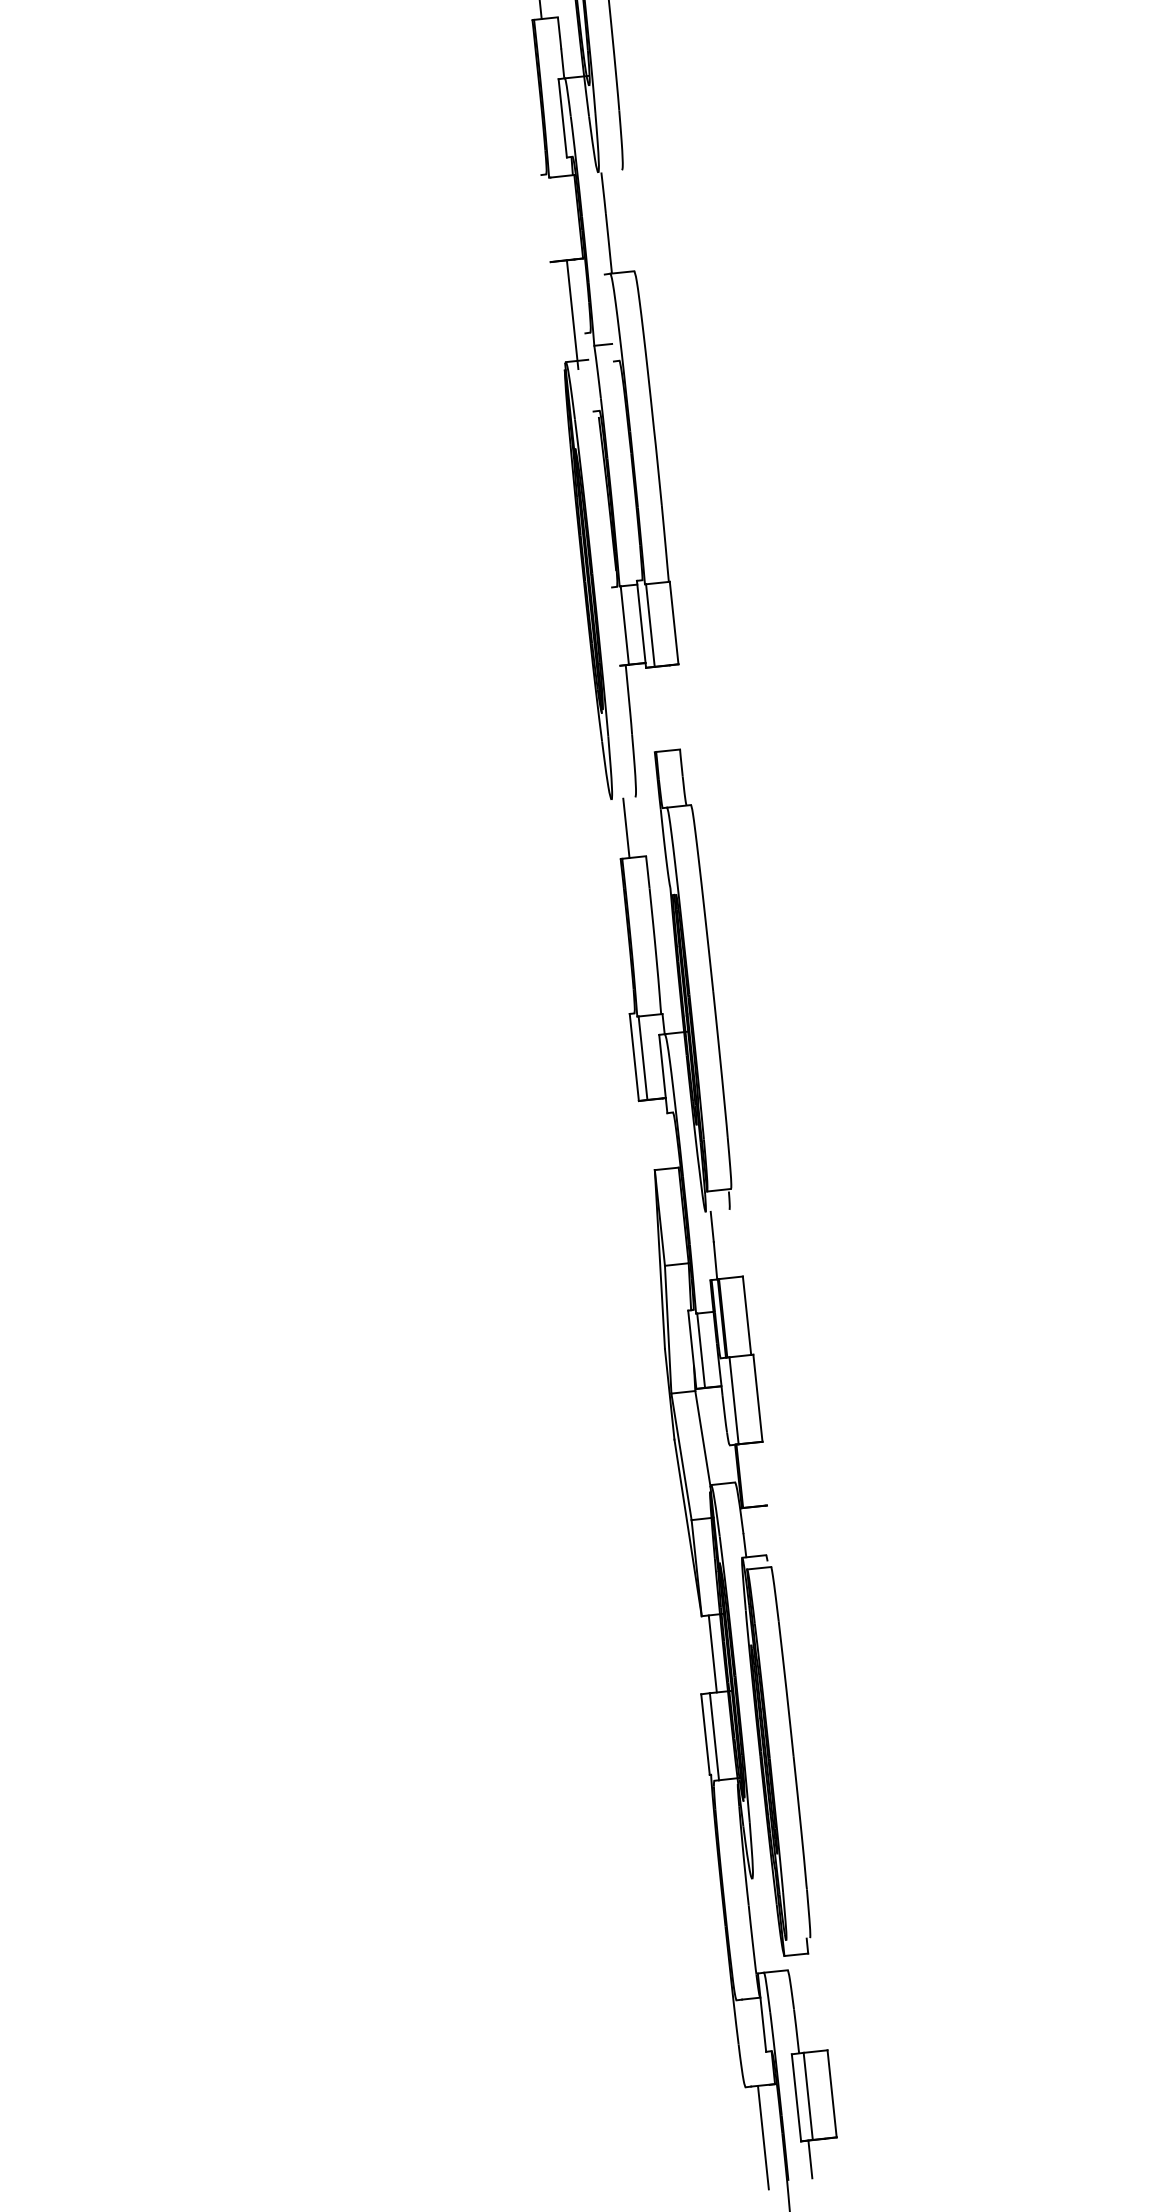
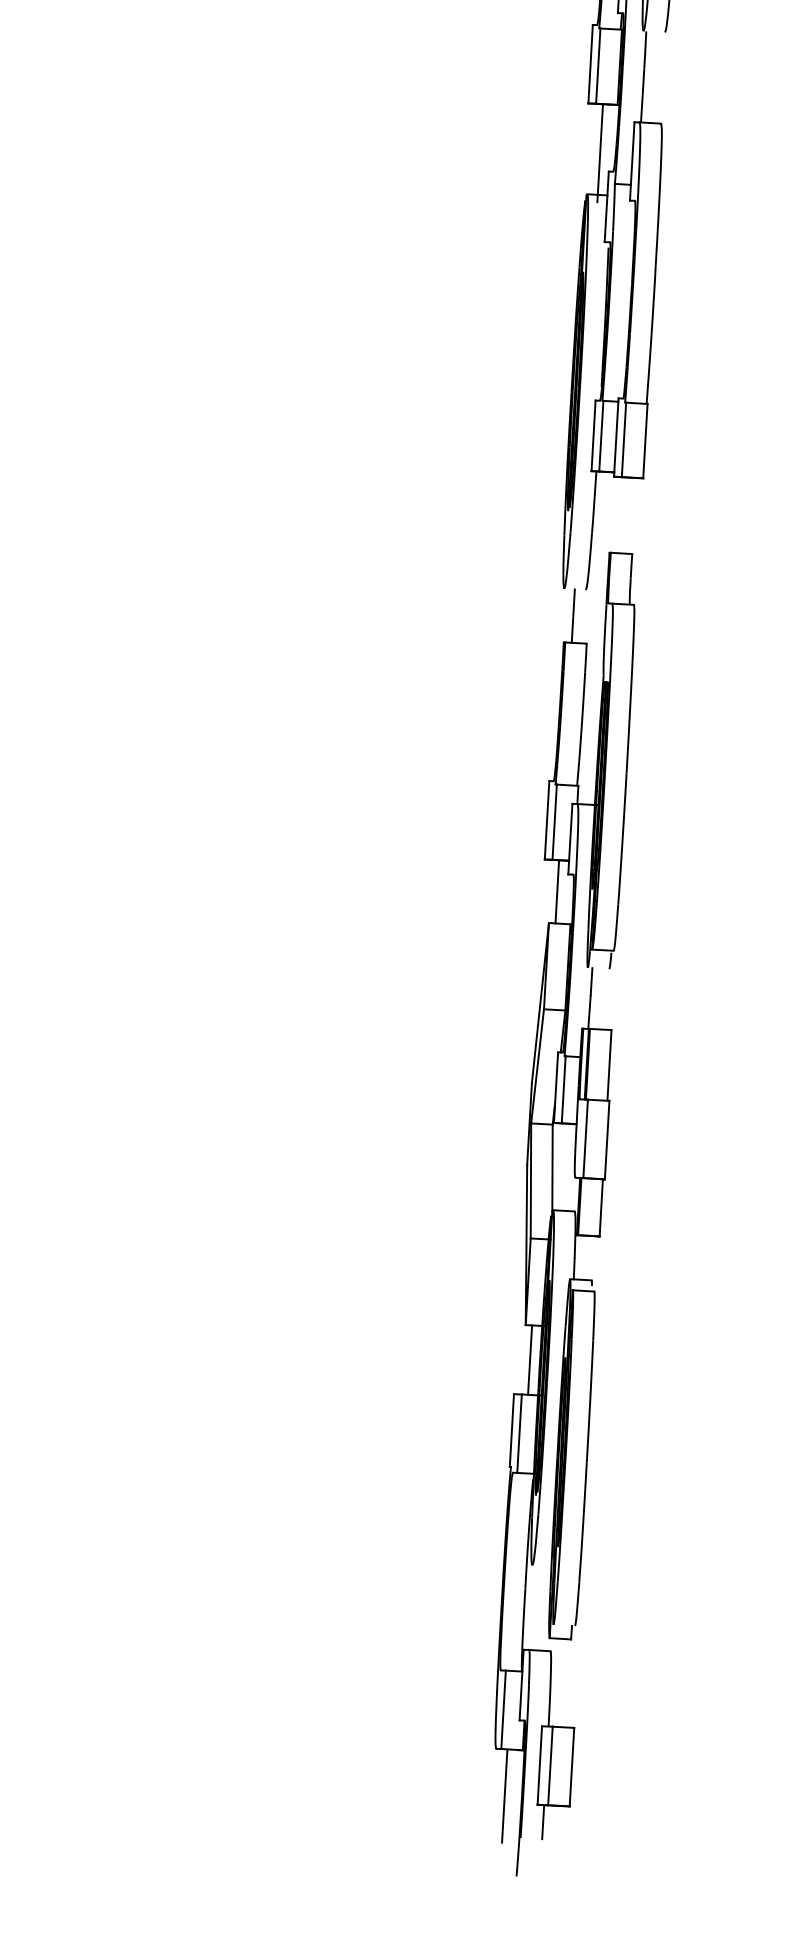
line: (545, 218) -> (590, 64), added
line: (554, 219) -> (597, 66), added
line: (608, 317) -> (631, 160), added
line: (589, 372) -> (606, 206), added
line: (616, 626) -> (593, 435), added
line: (658, 1134) -> (557, 892), added
line: (763, 1473) -> (601, 1207), added
line: (746, 2042) -> (503, 1709), added

